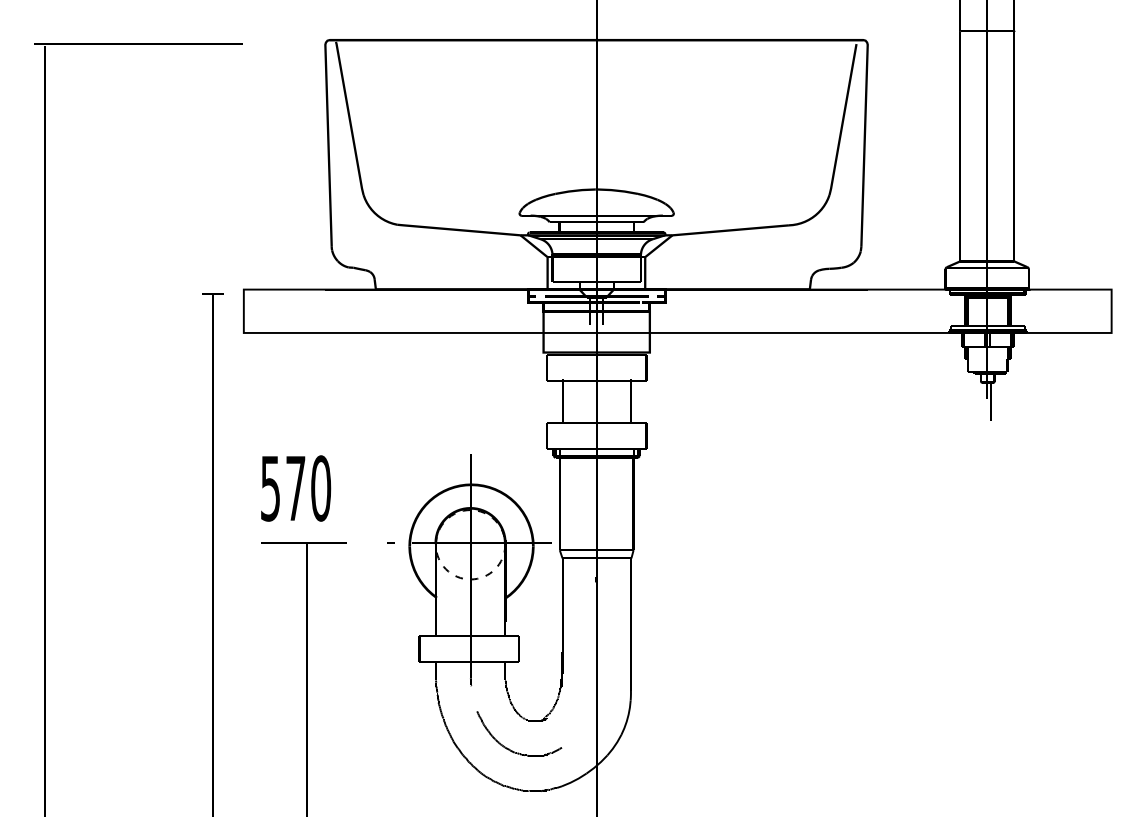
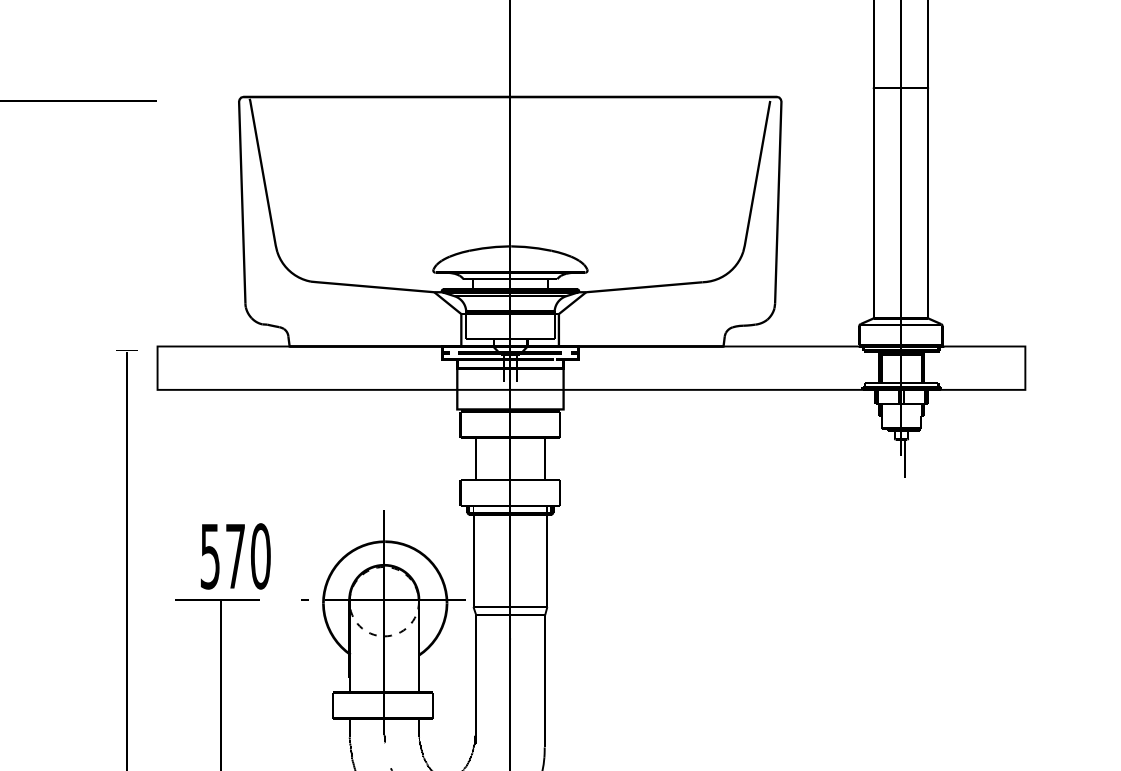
text: (296, 488) -> (236, 556), moved

